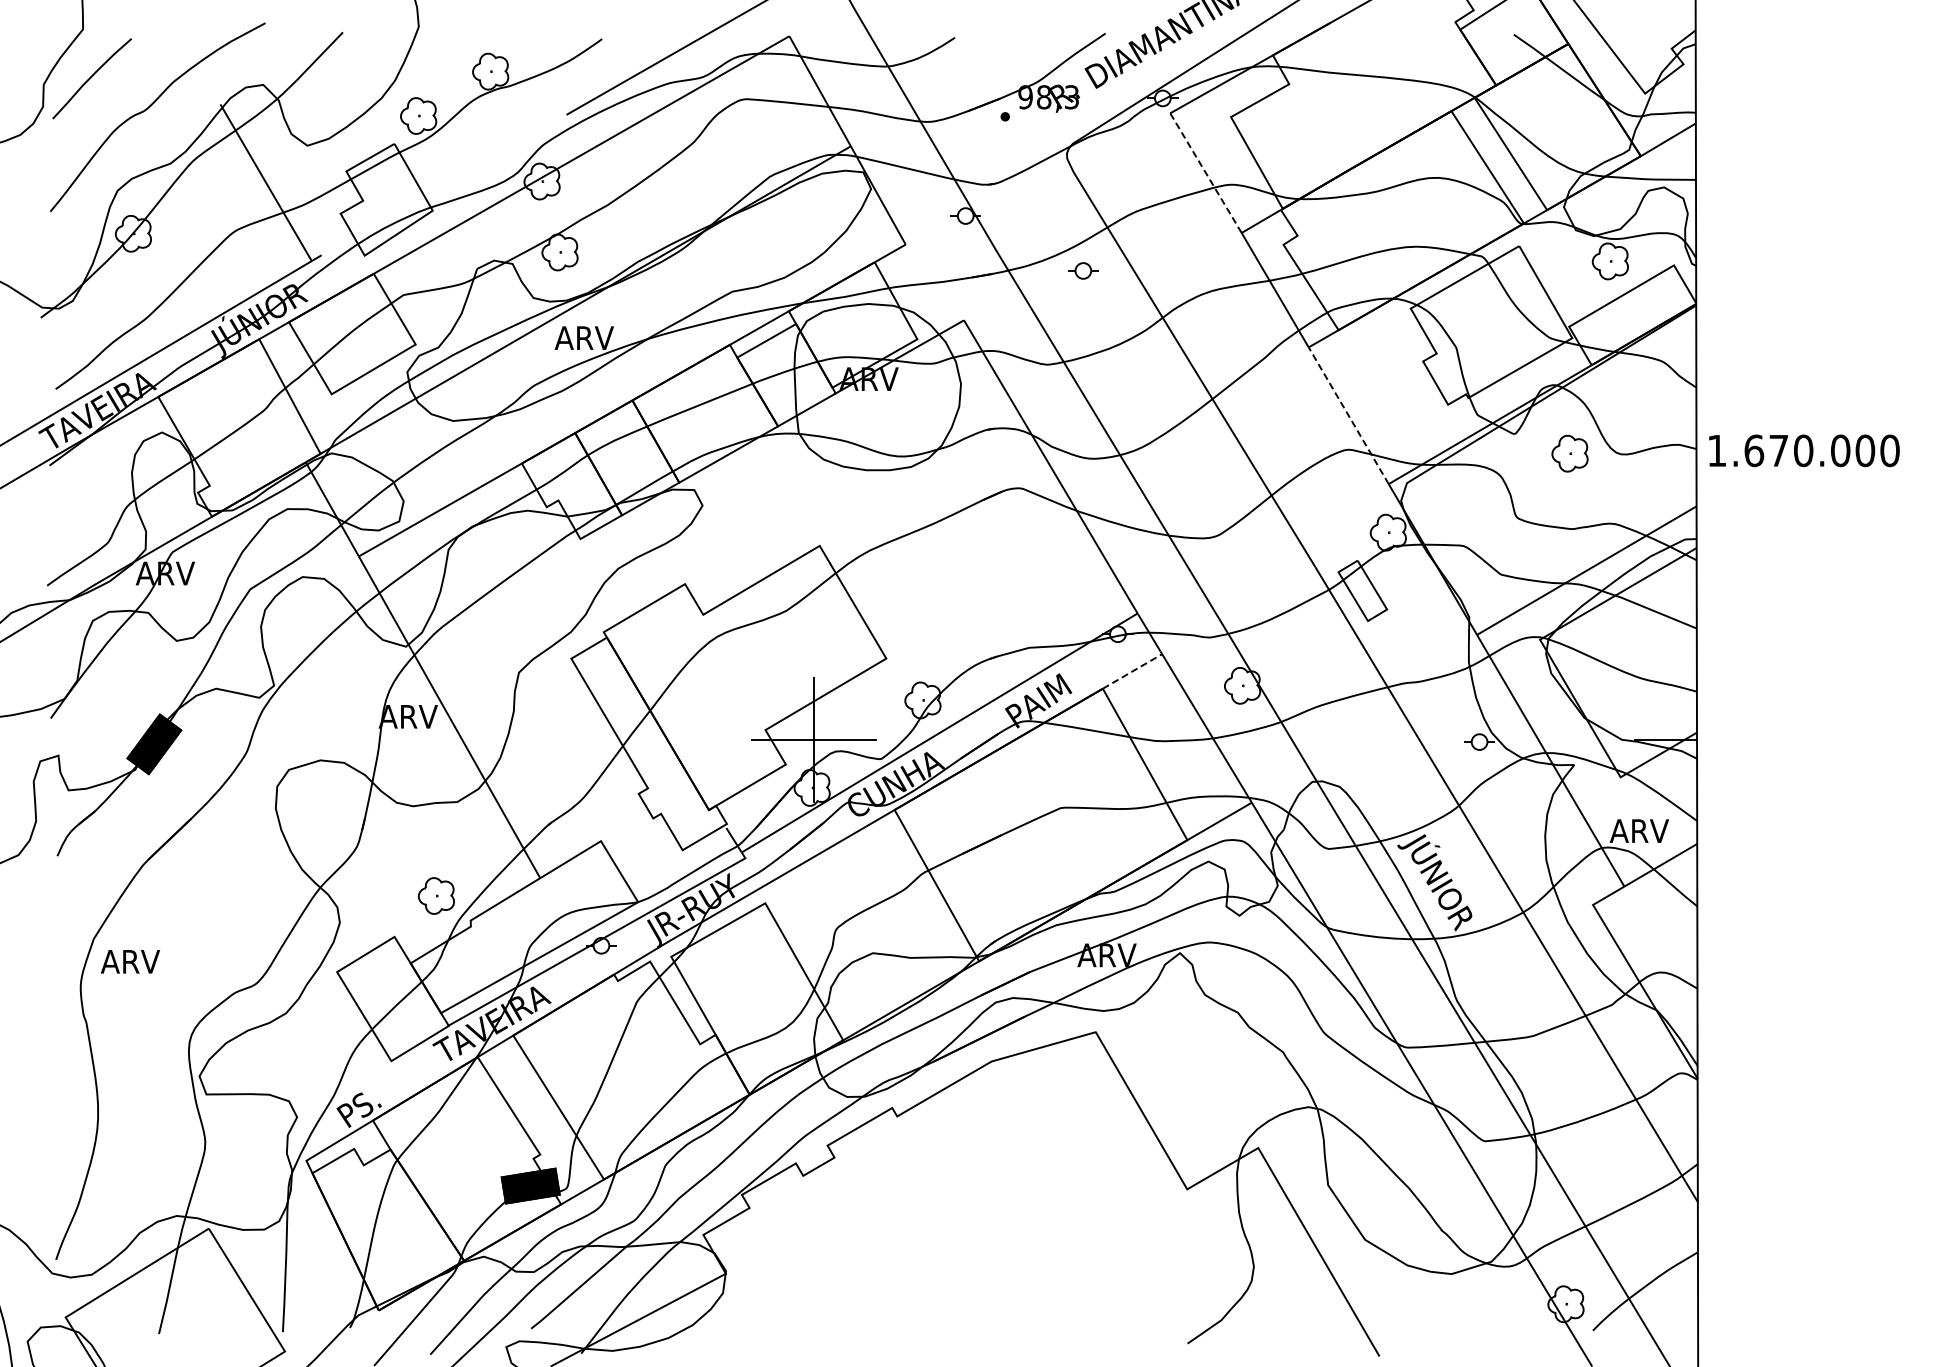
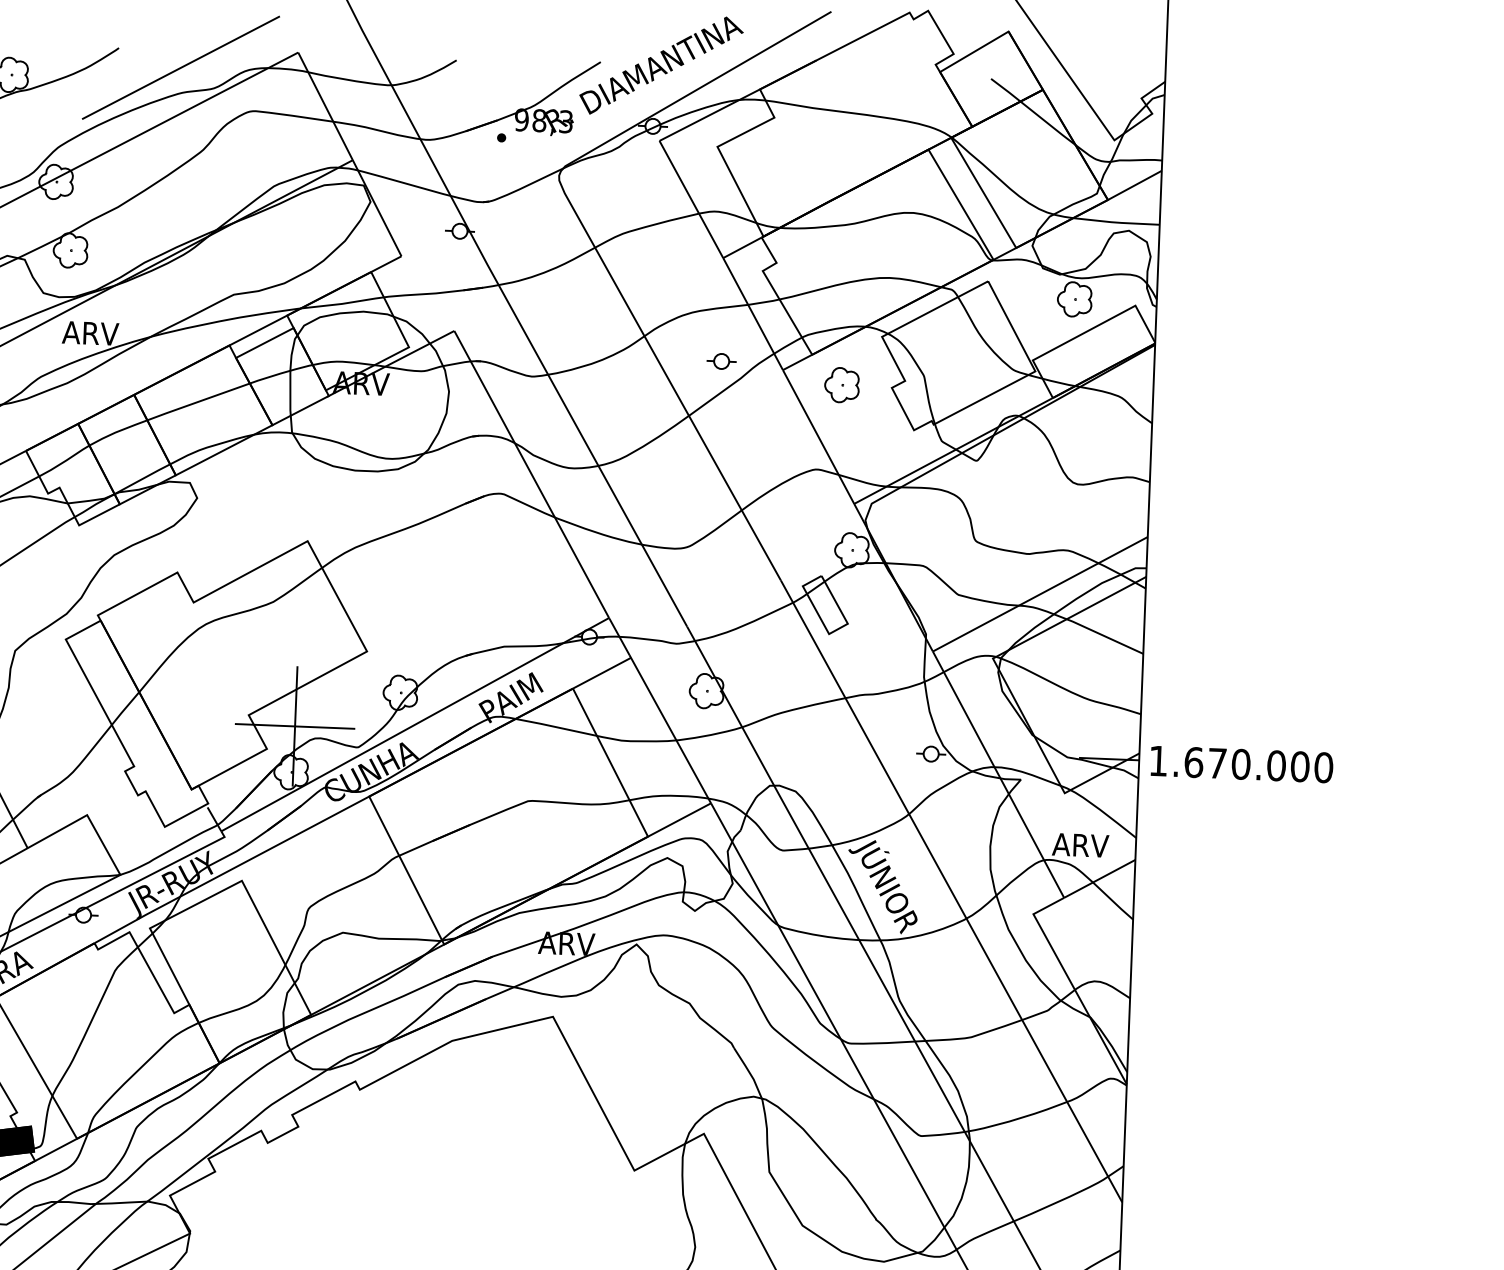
line: (1205, 173) -> (690, 199), dashed -> solid
part: (1083, 270) -> (721, 361), moved
line: (1348, 415) -> (818, 436), dashed -> solid
text: (1804, 450) -> (1242, 764), moved
part: (1569, 453) -> (841, 384), moved
line: (1132, 671) -> (601, 673), dashed -> solid

